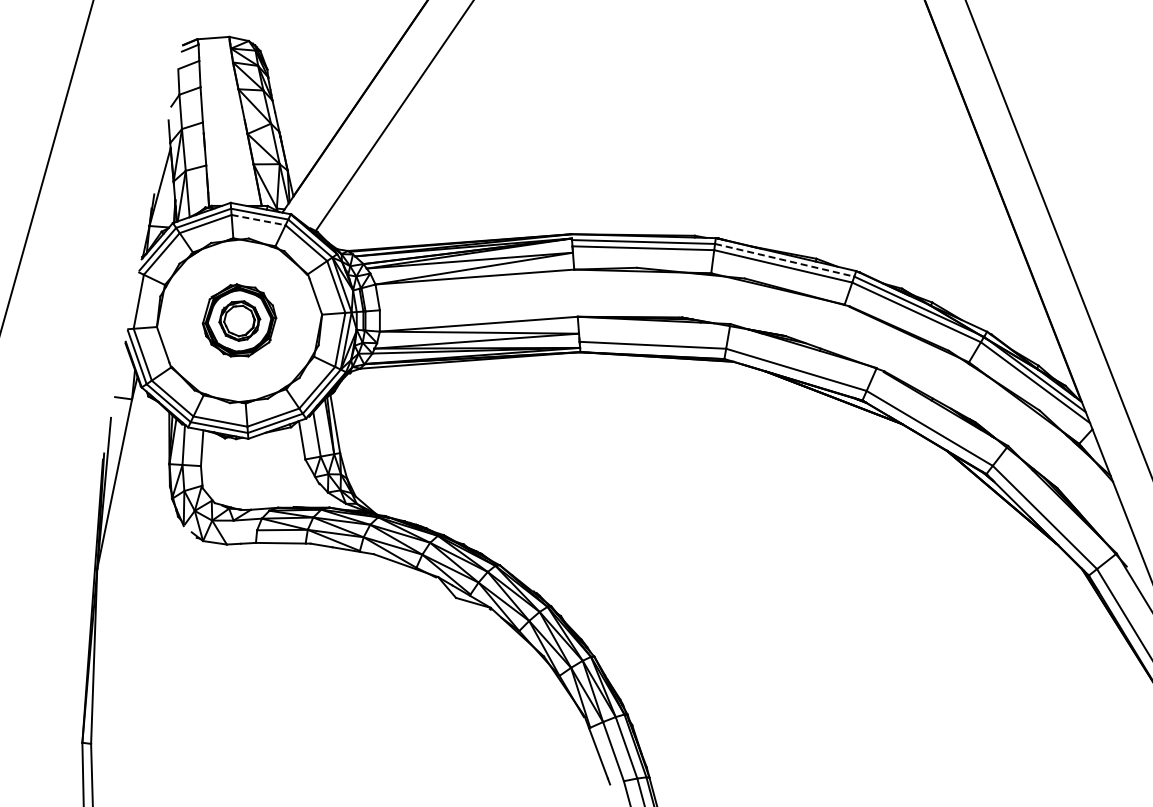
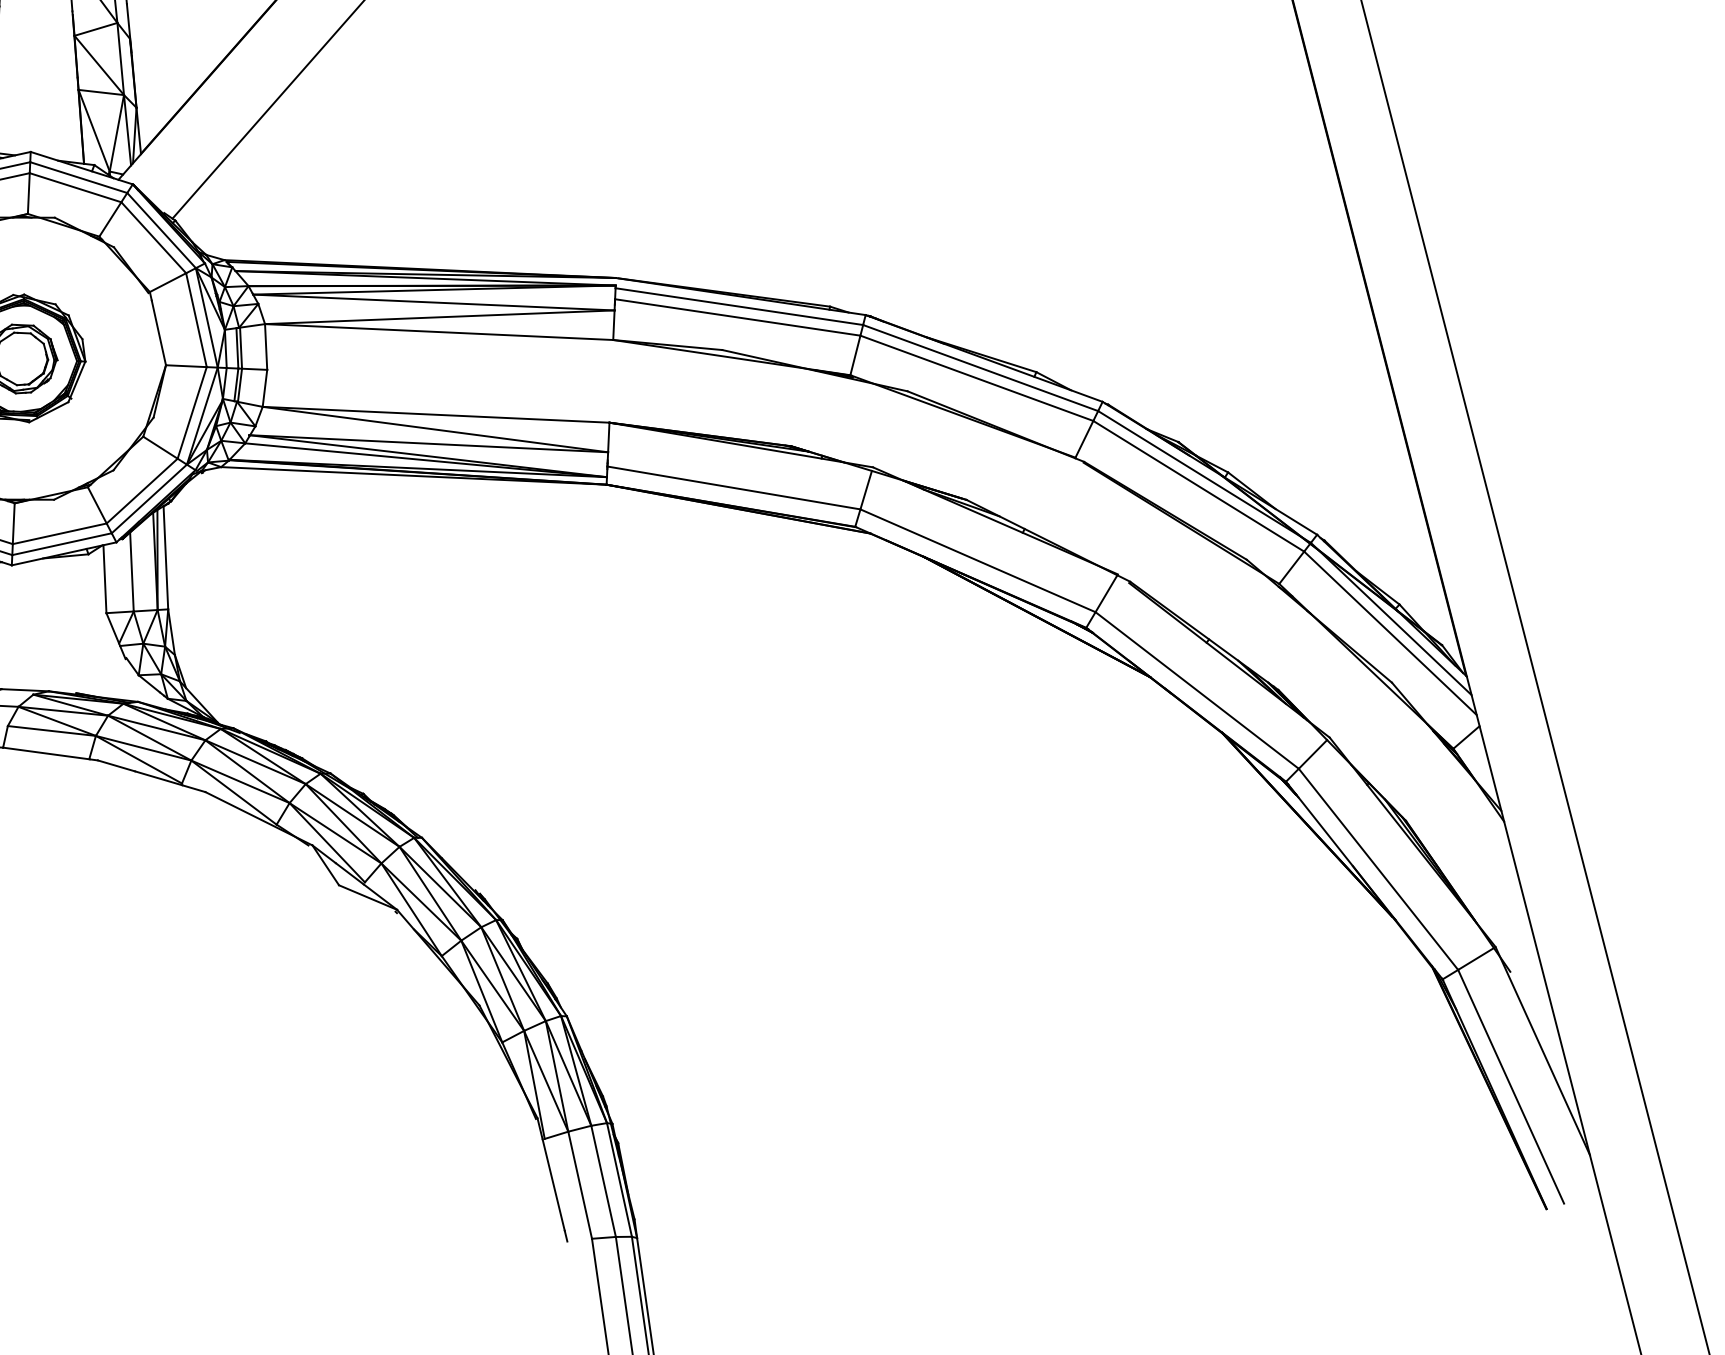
line: (259, 220) -> (77, 188), dashed -> solid
line: (784, 260) -> (980, 368), dashed -> solid

